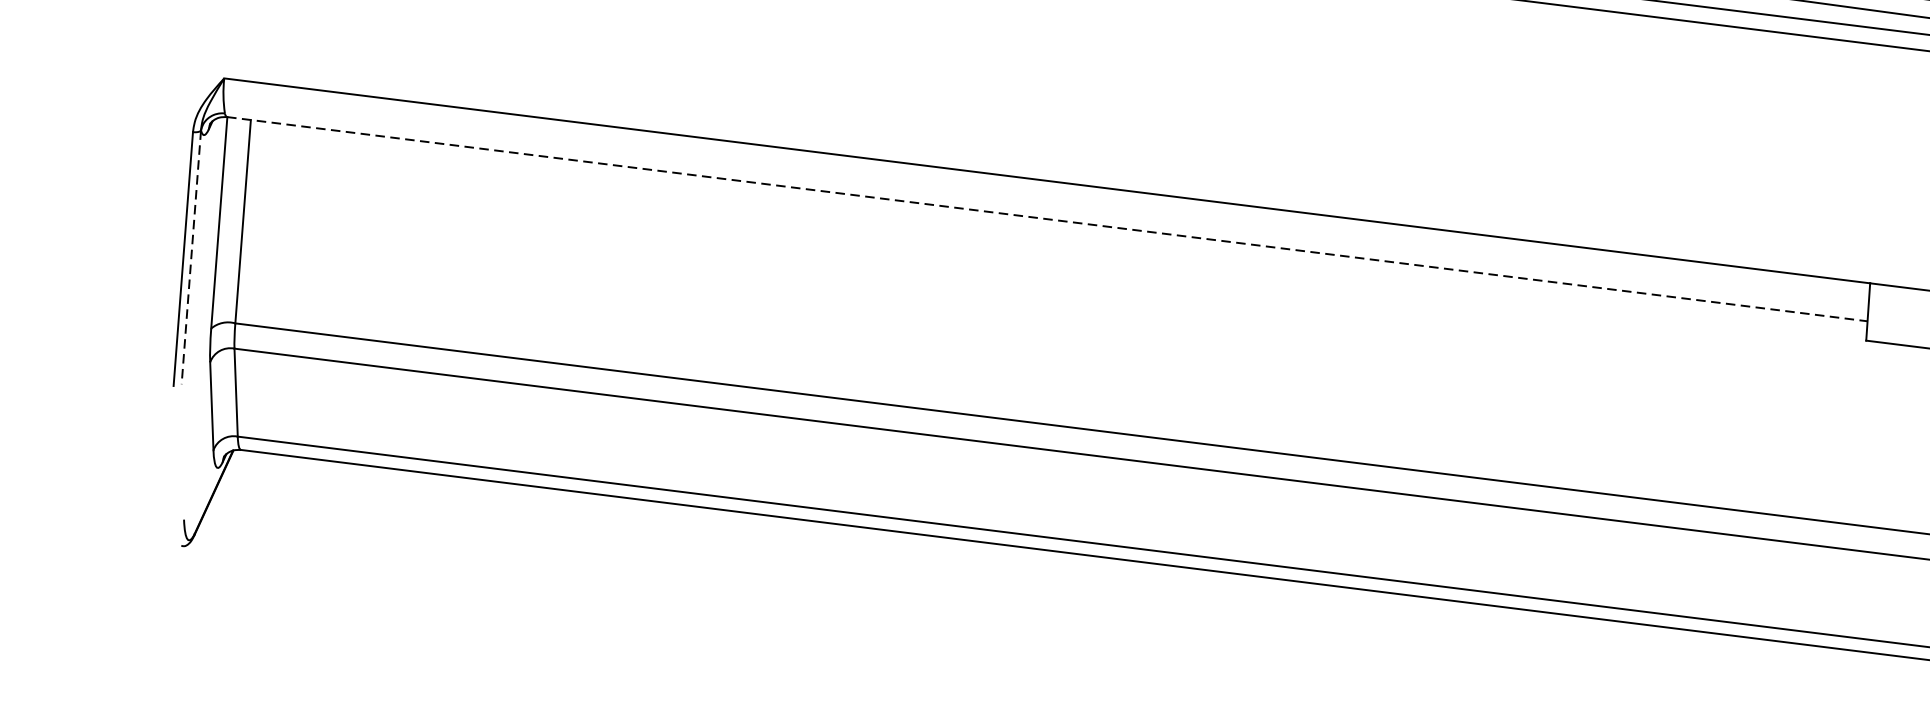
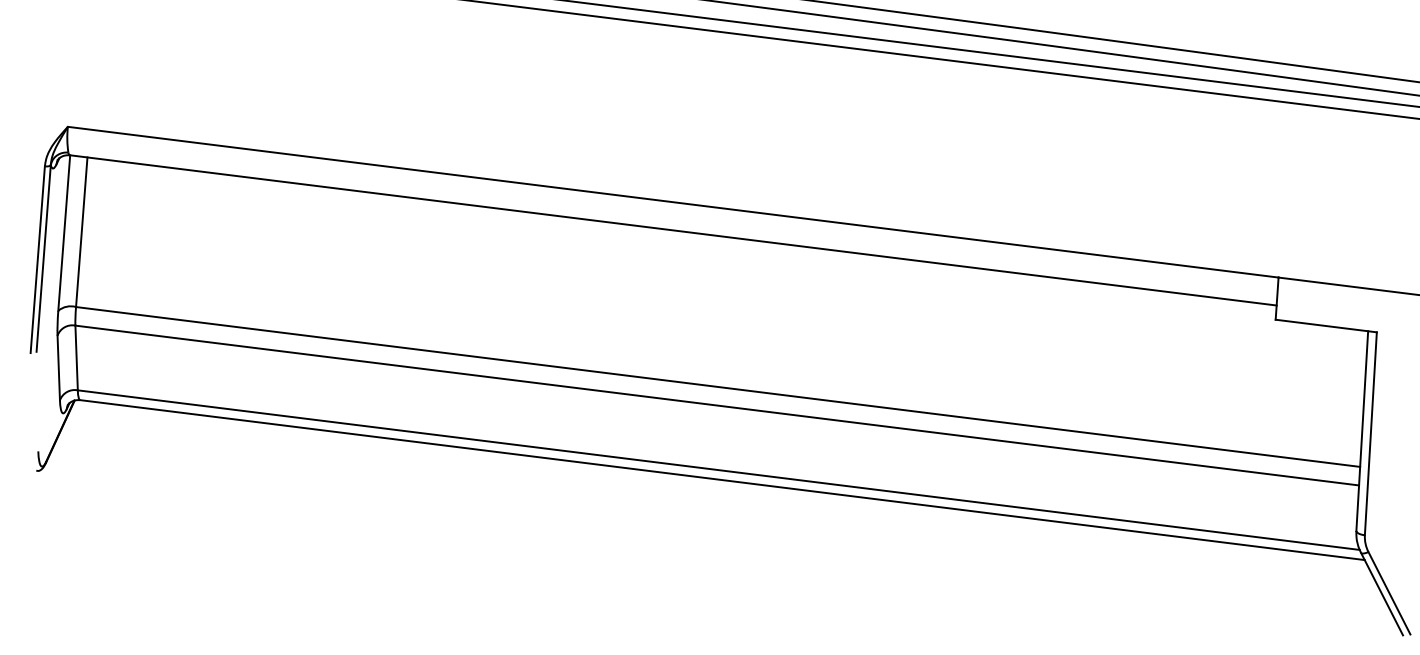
line: (1047, 219) -> (673, 230), dashed -> solid
line: (191, 257) -> (43, 258), dashed -> solid

